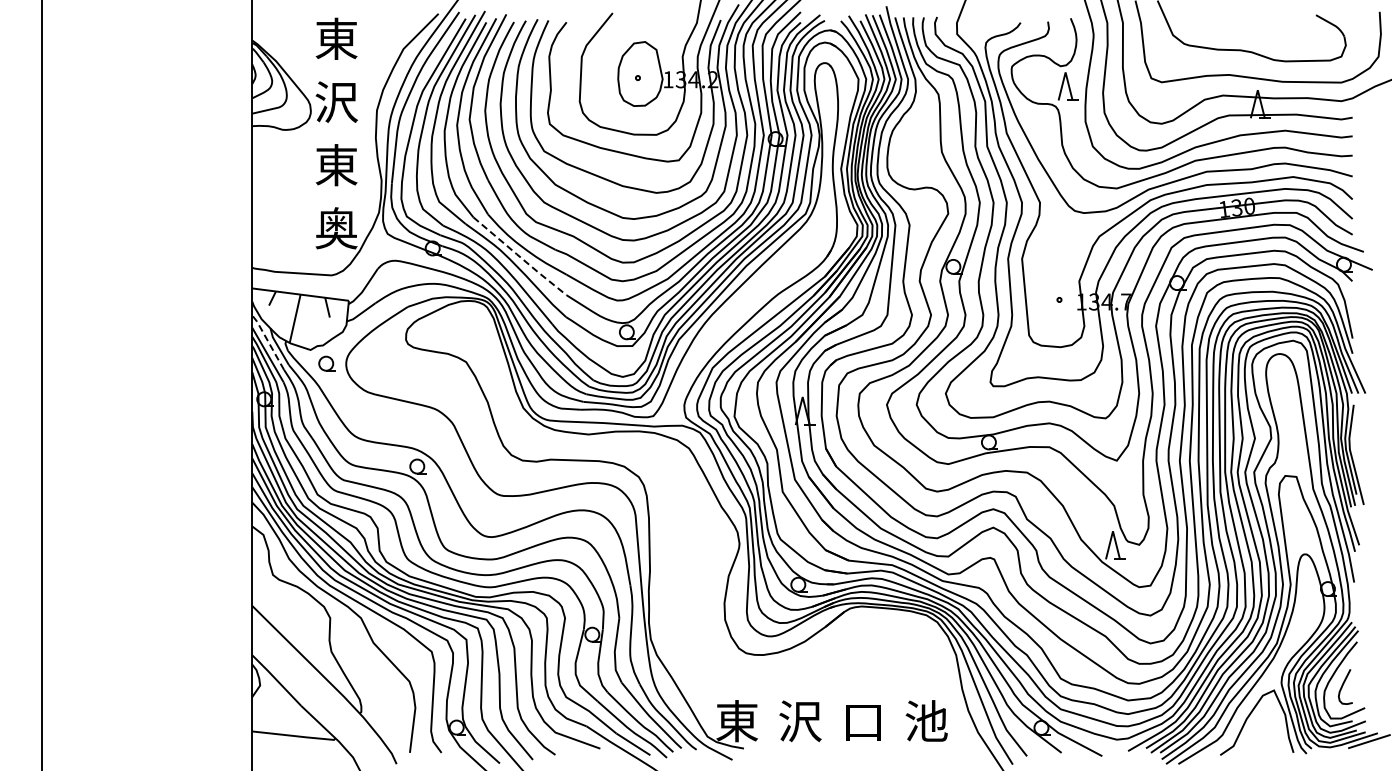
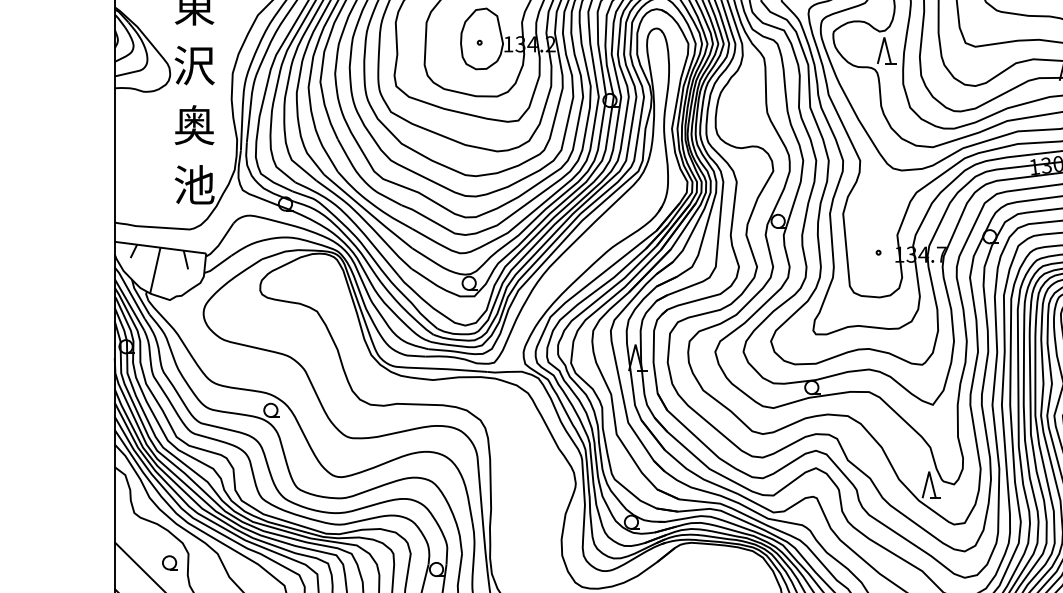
text: (336, 165) -> (194, 125), 東 -> 奥
text: (336, 228) -> (194, 185), 奥 -> 池
line: (519, 256) -> (367, 211), dashed -> solid
line: (268, 341) -> (130, 292), dashed -> solid
part: (326, 363) -> (169, 562), moved

